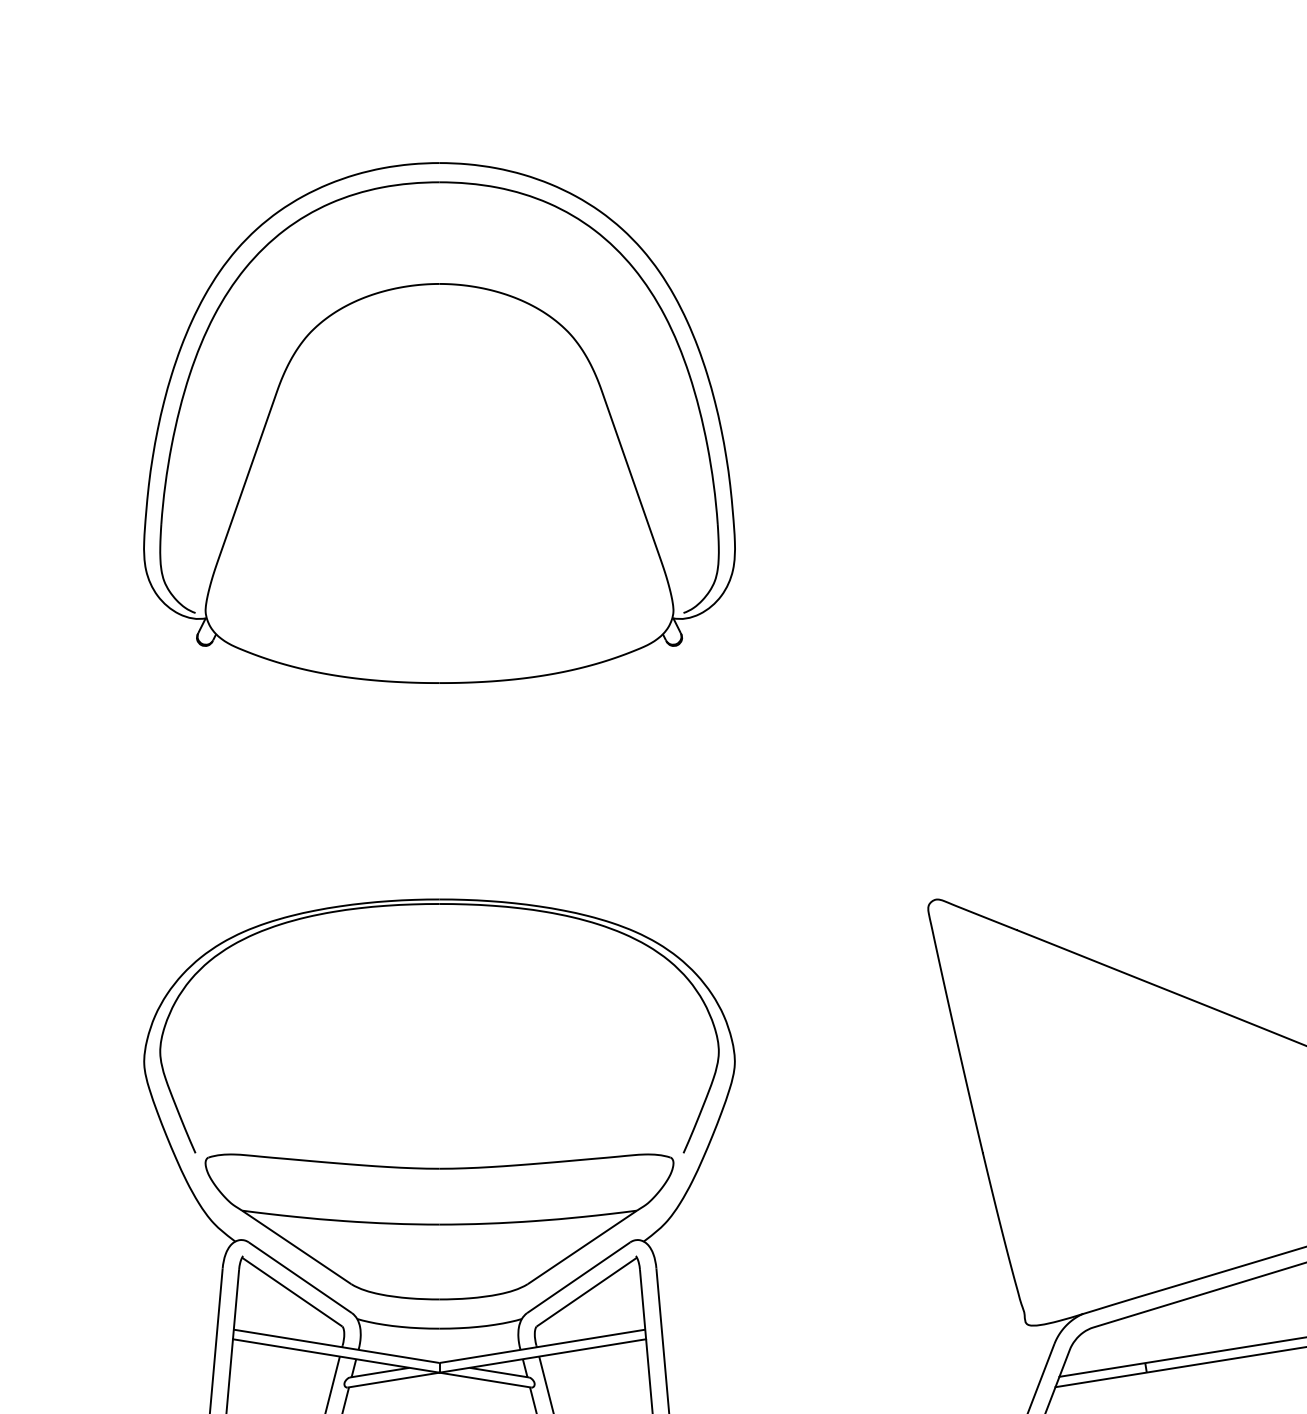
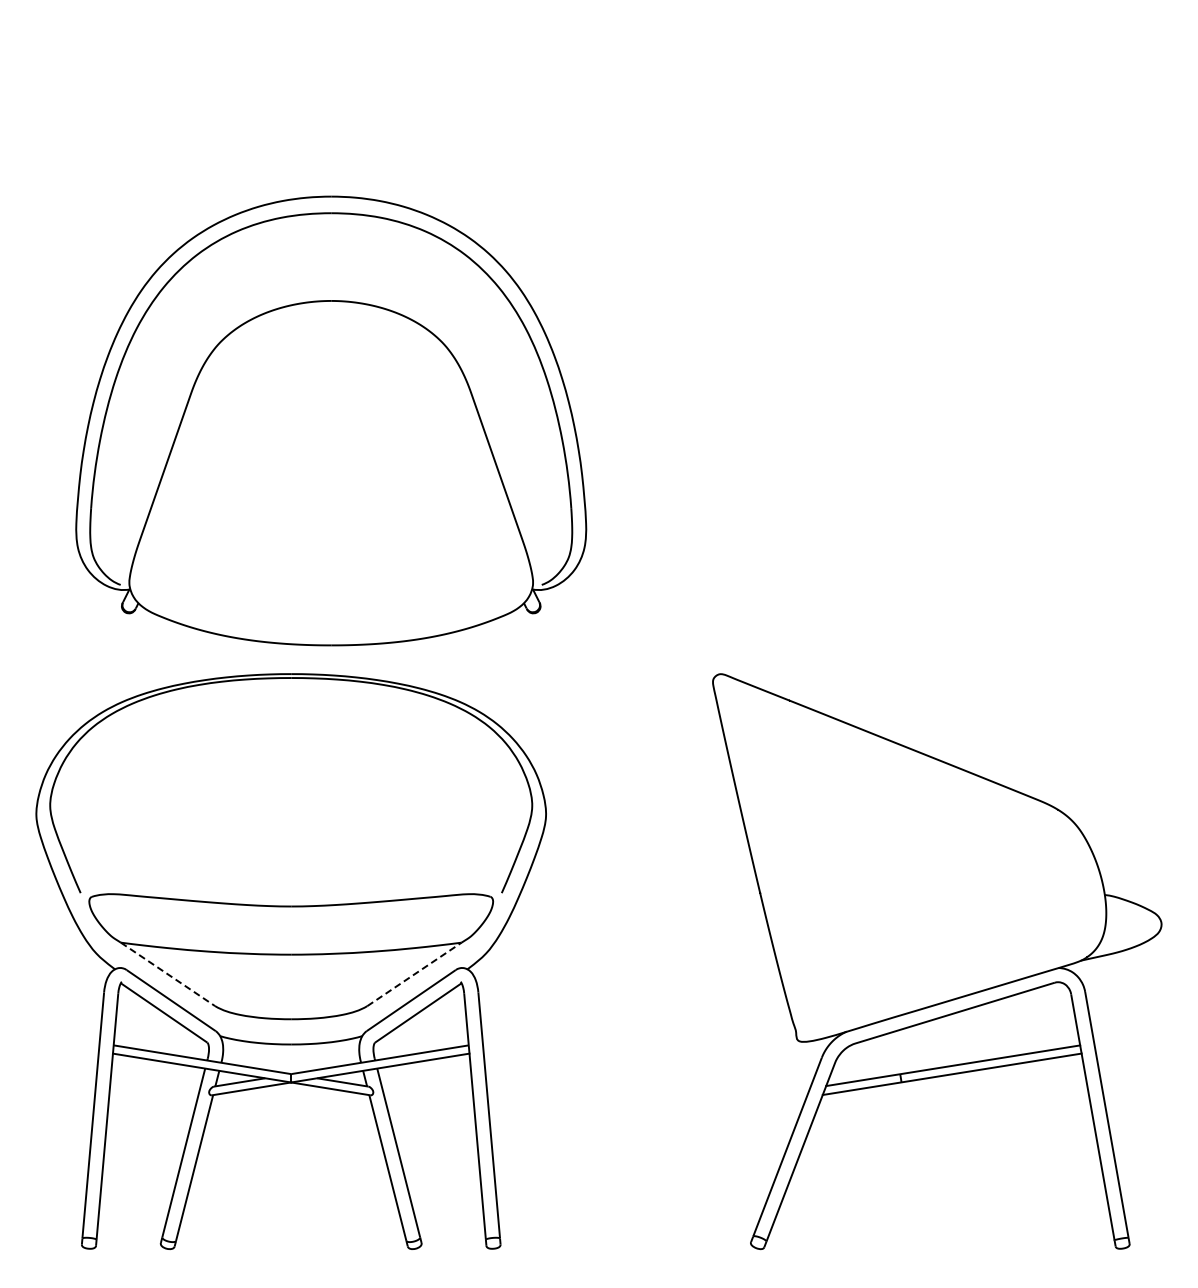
part: (439, 422) -> (331, 420), moved
line: (297, 1247) -> (168, 974), solid -> dashed
line: (582, 1247) -> (414, 974), solid -> dashed

